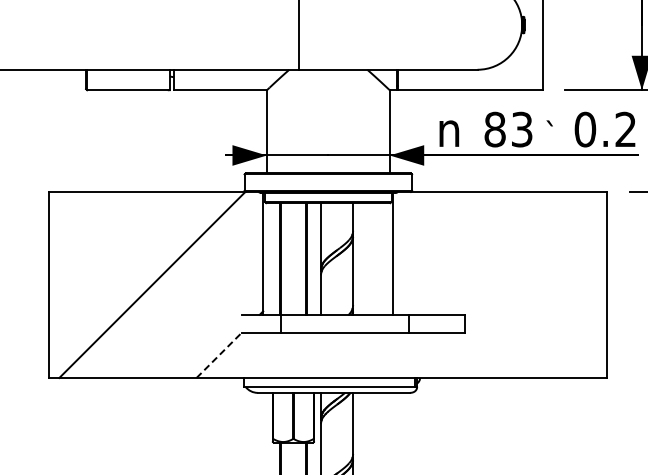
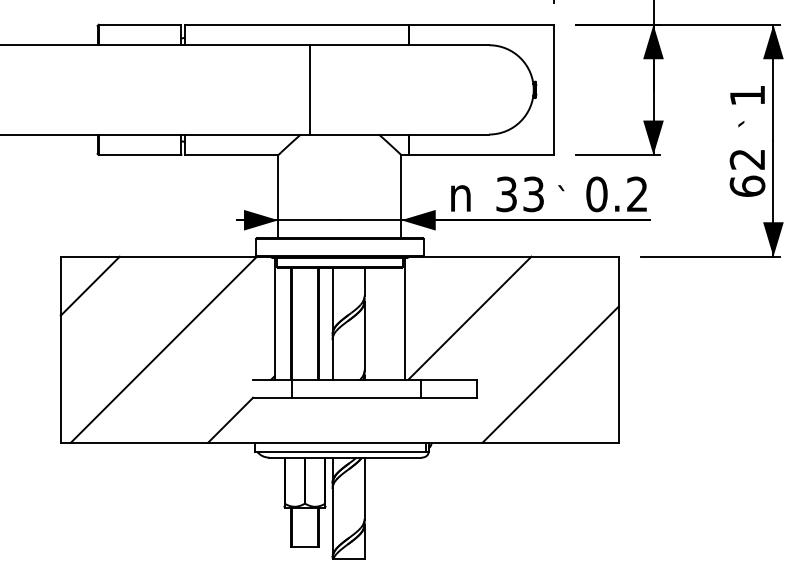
text: (494, 129) -> (506, 194), 83 -> 33
line: (77, 220) -> (89, 285), added
line: (457, 252) -> (469, 317), added
line: (538, 309) -> (550, 374), added
line: (218, 355) -> (230, 420), dashed -> solid

